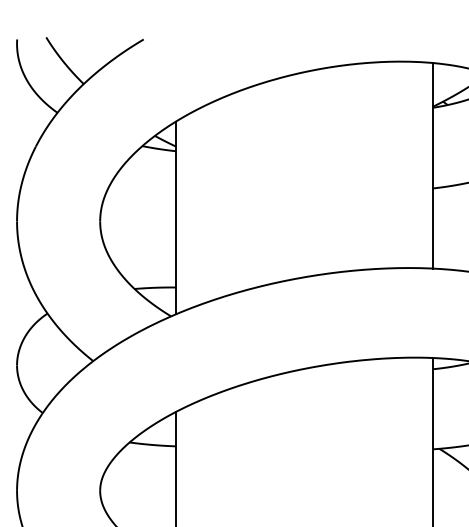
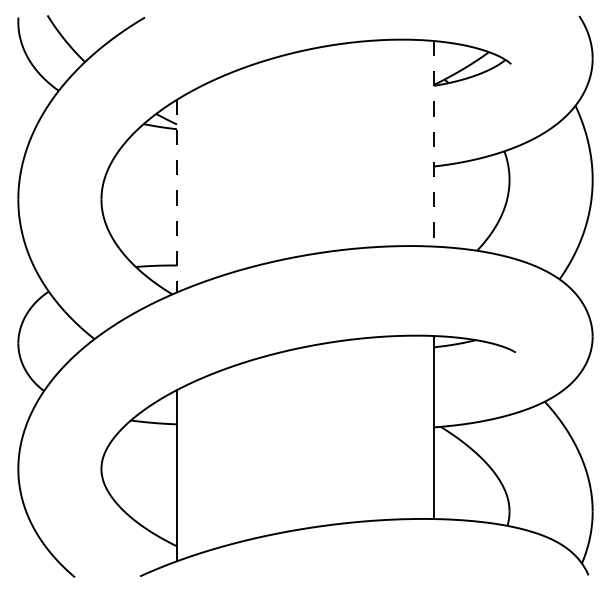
line: (432, 165) -> (433, 143), solid -> dashed
line: (176, 218) -> (177, 196), solid -> dashed

